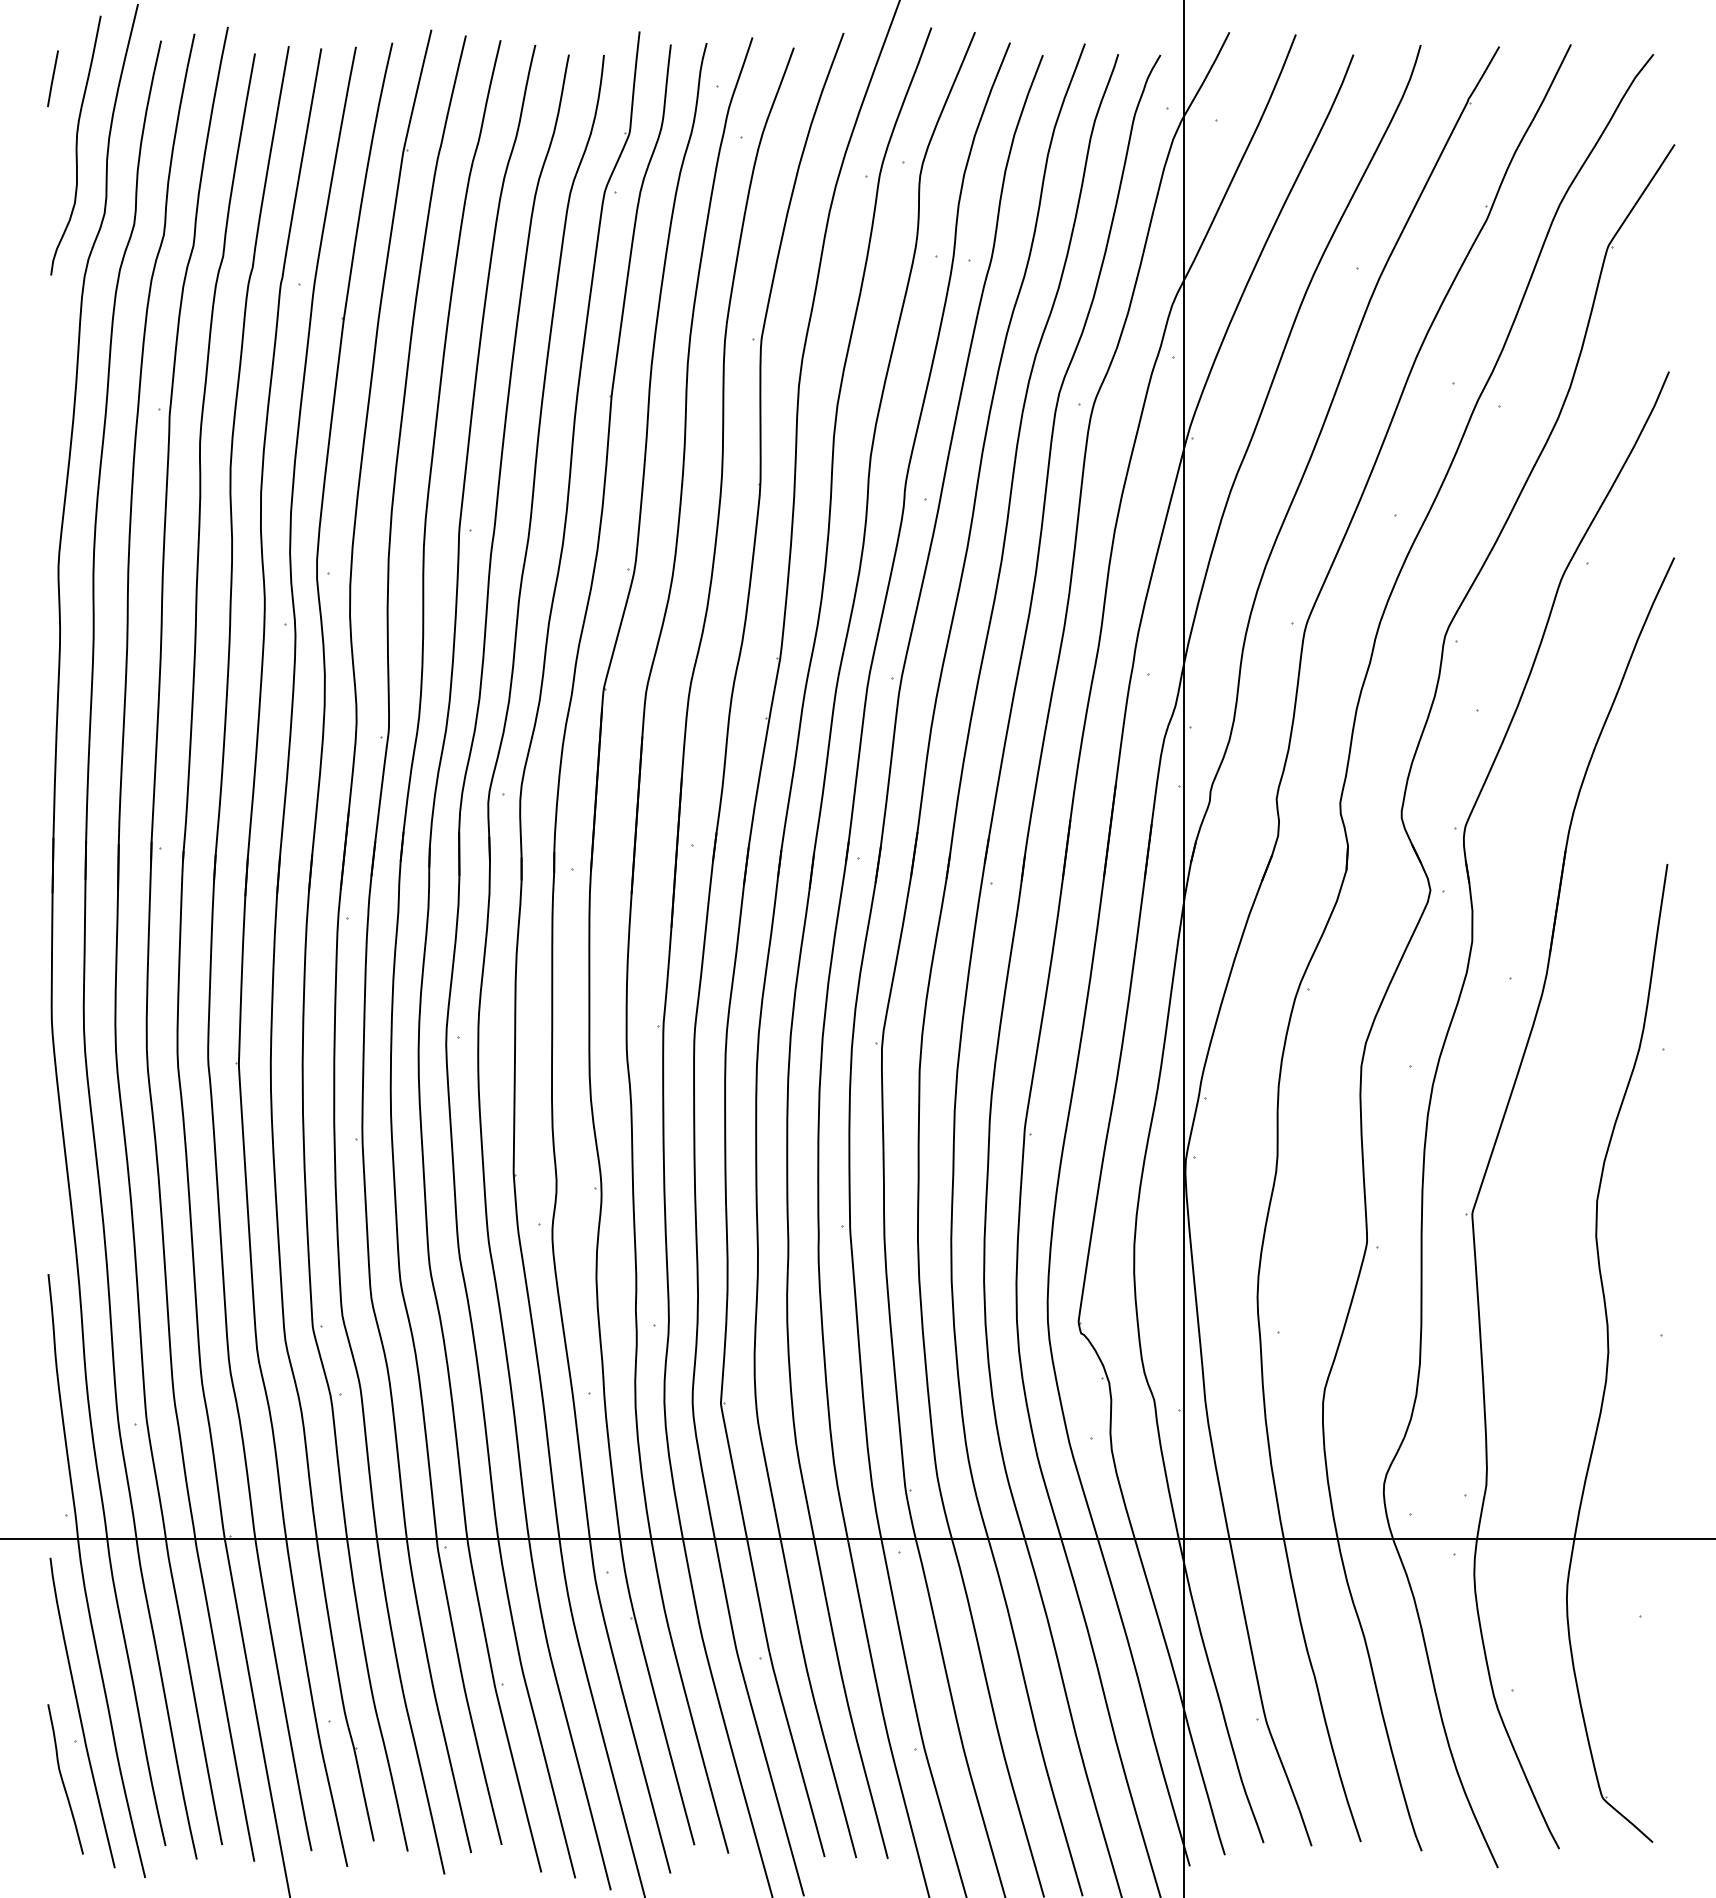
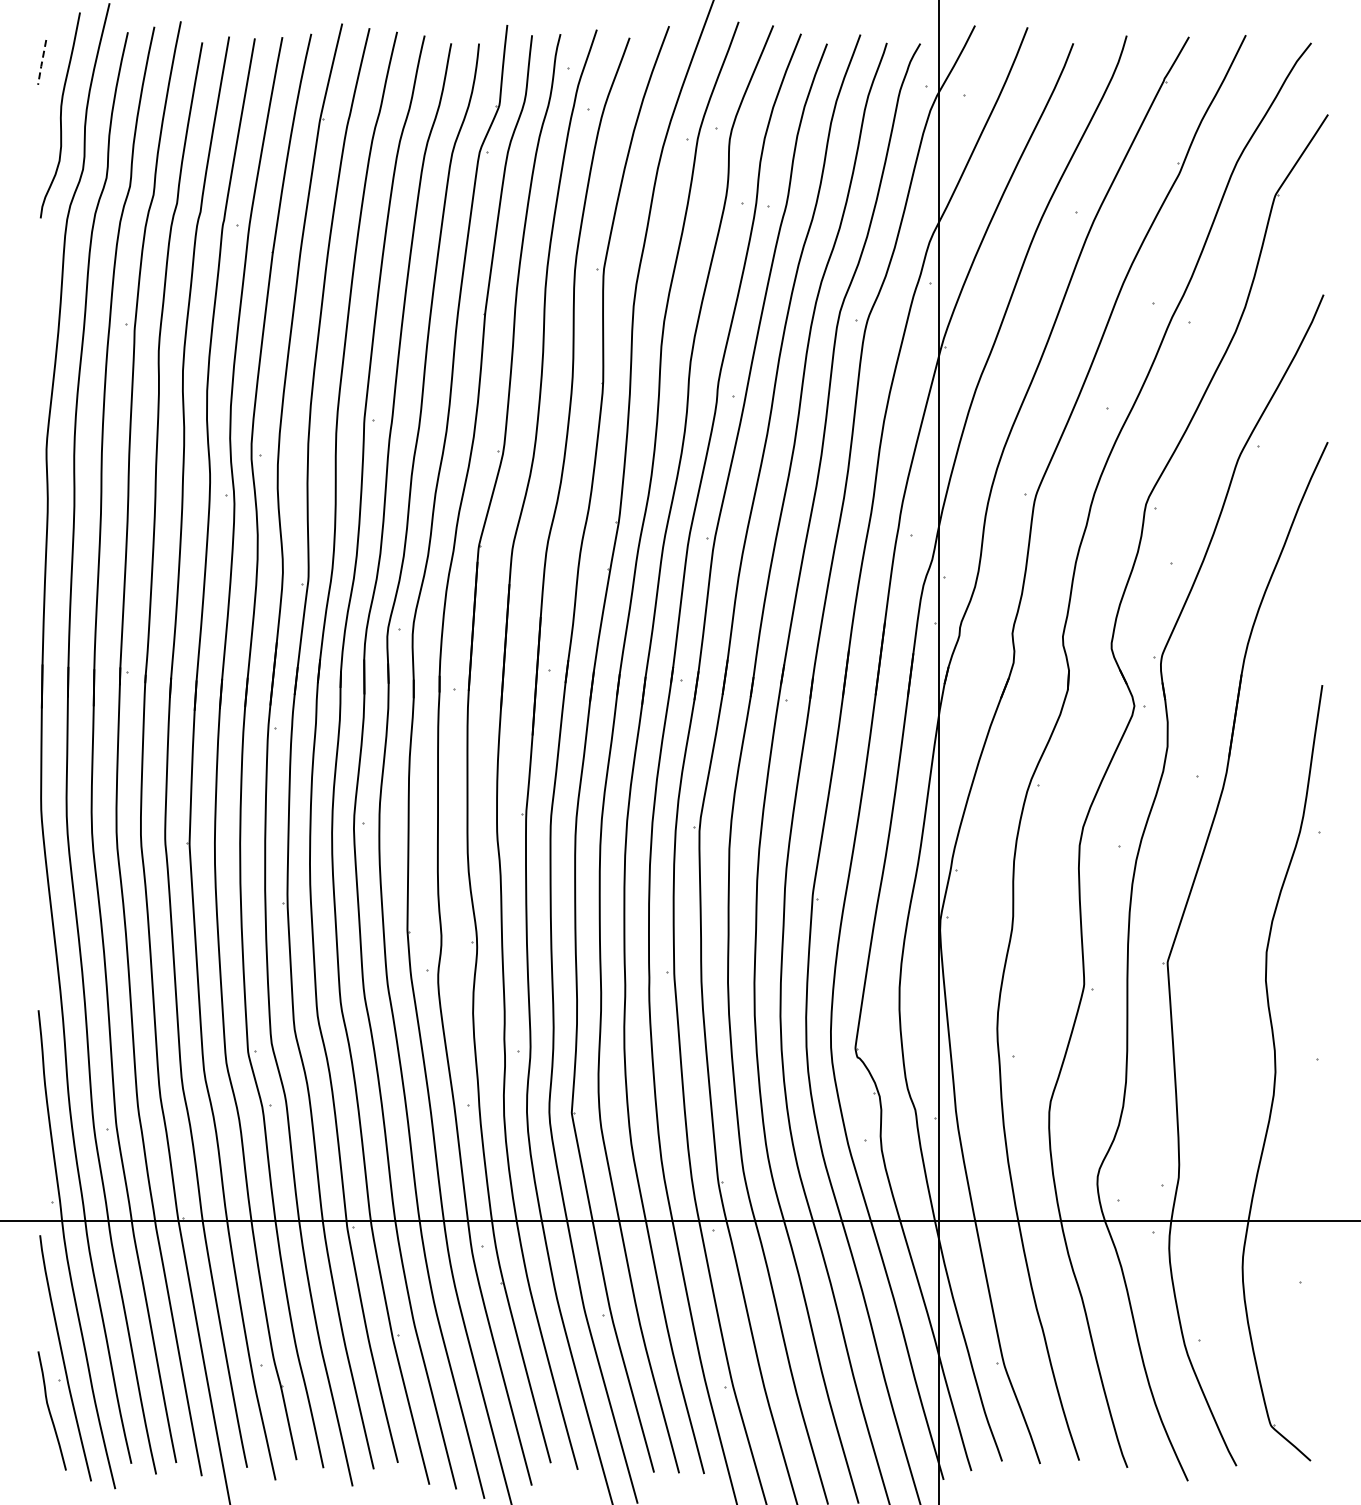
line: (52, 80) -> (41, 63), solid -> dashed

